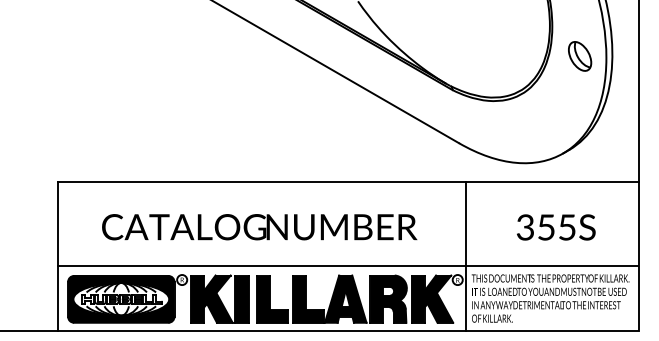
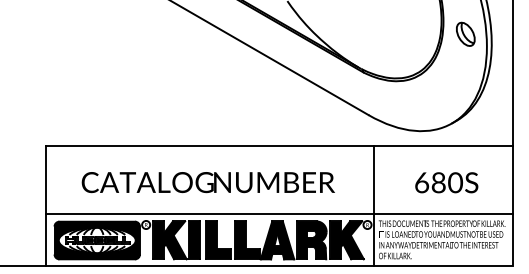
part: (579, 55) -> (465, 33), moved
text: (546, 227) -> (438, 182), 355S -> 680S

